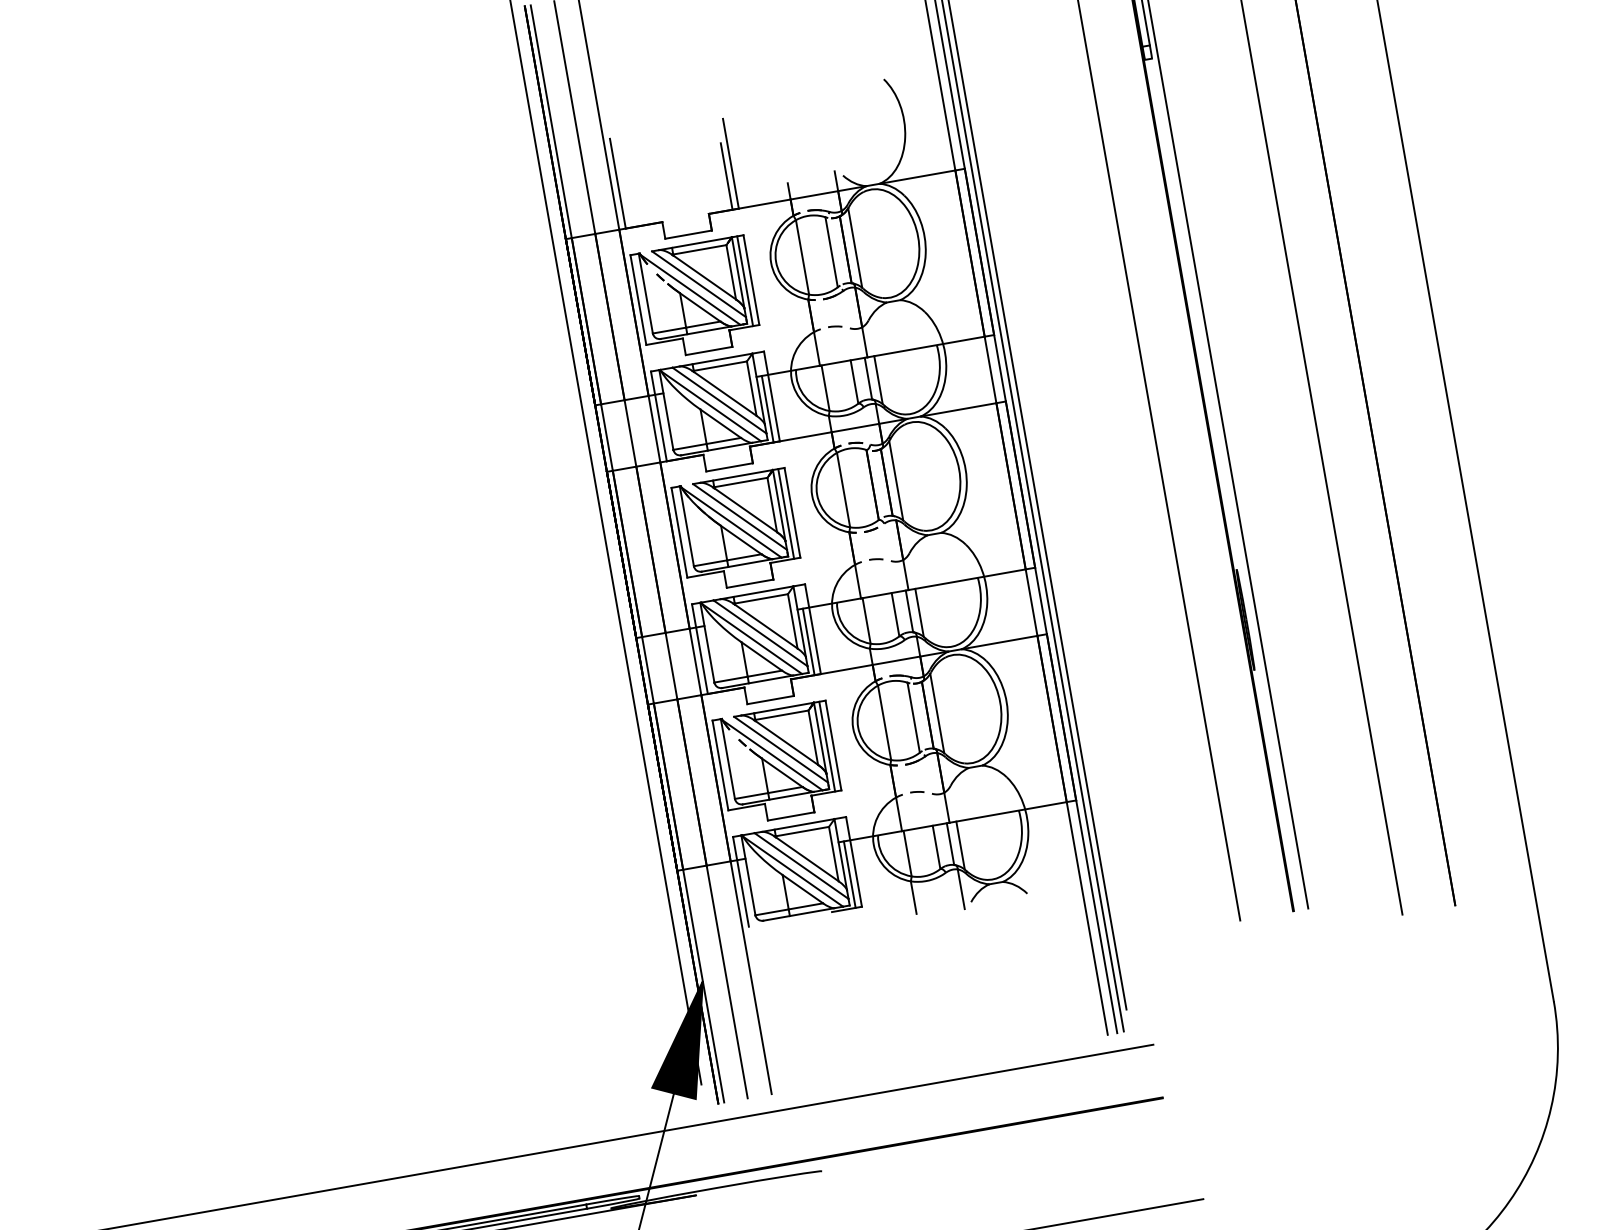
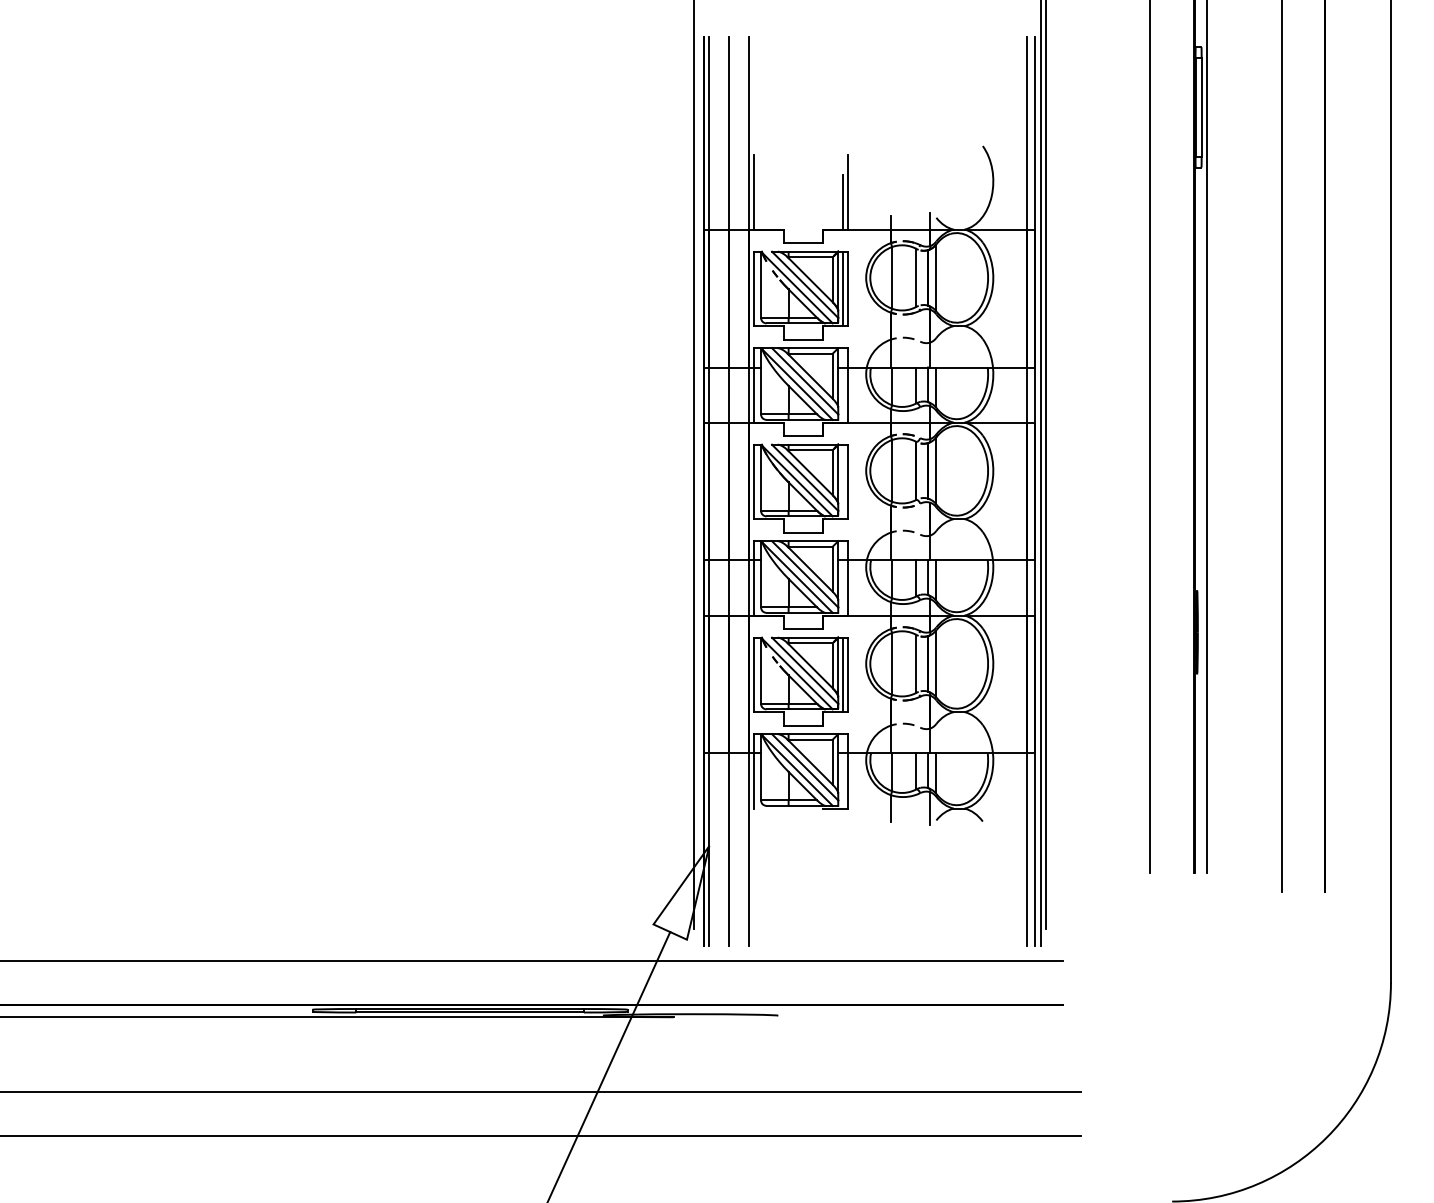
line: (767, 408) -> (842, 394), removed
line: (785, 513) -> (842, 481), removed
line: (808, 641) -> (842, 587), removed
line: (849, 874) -> (842, 780), removed
fill: (679, 1043) -> (681, 892), removed

